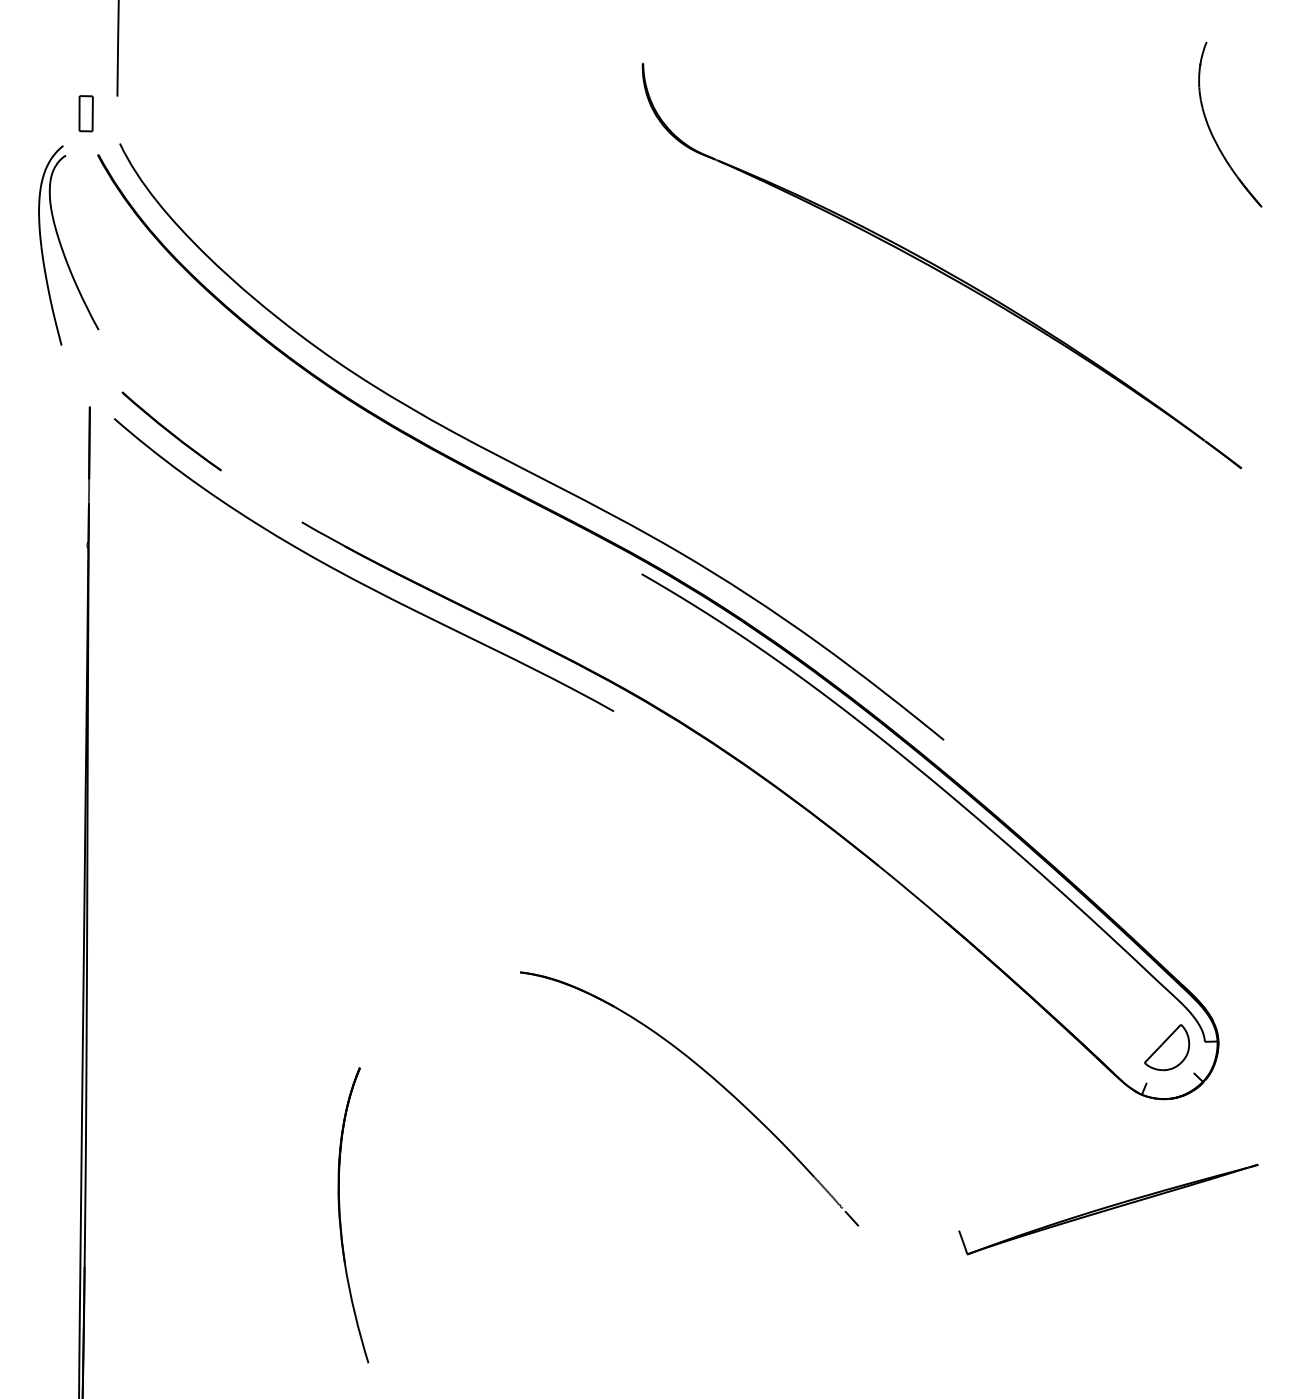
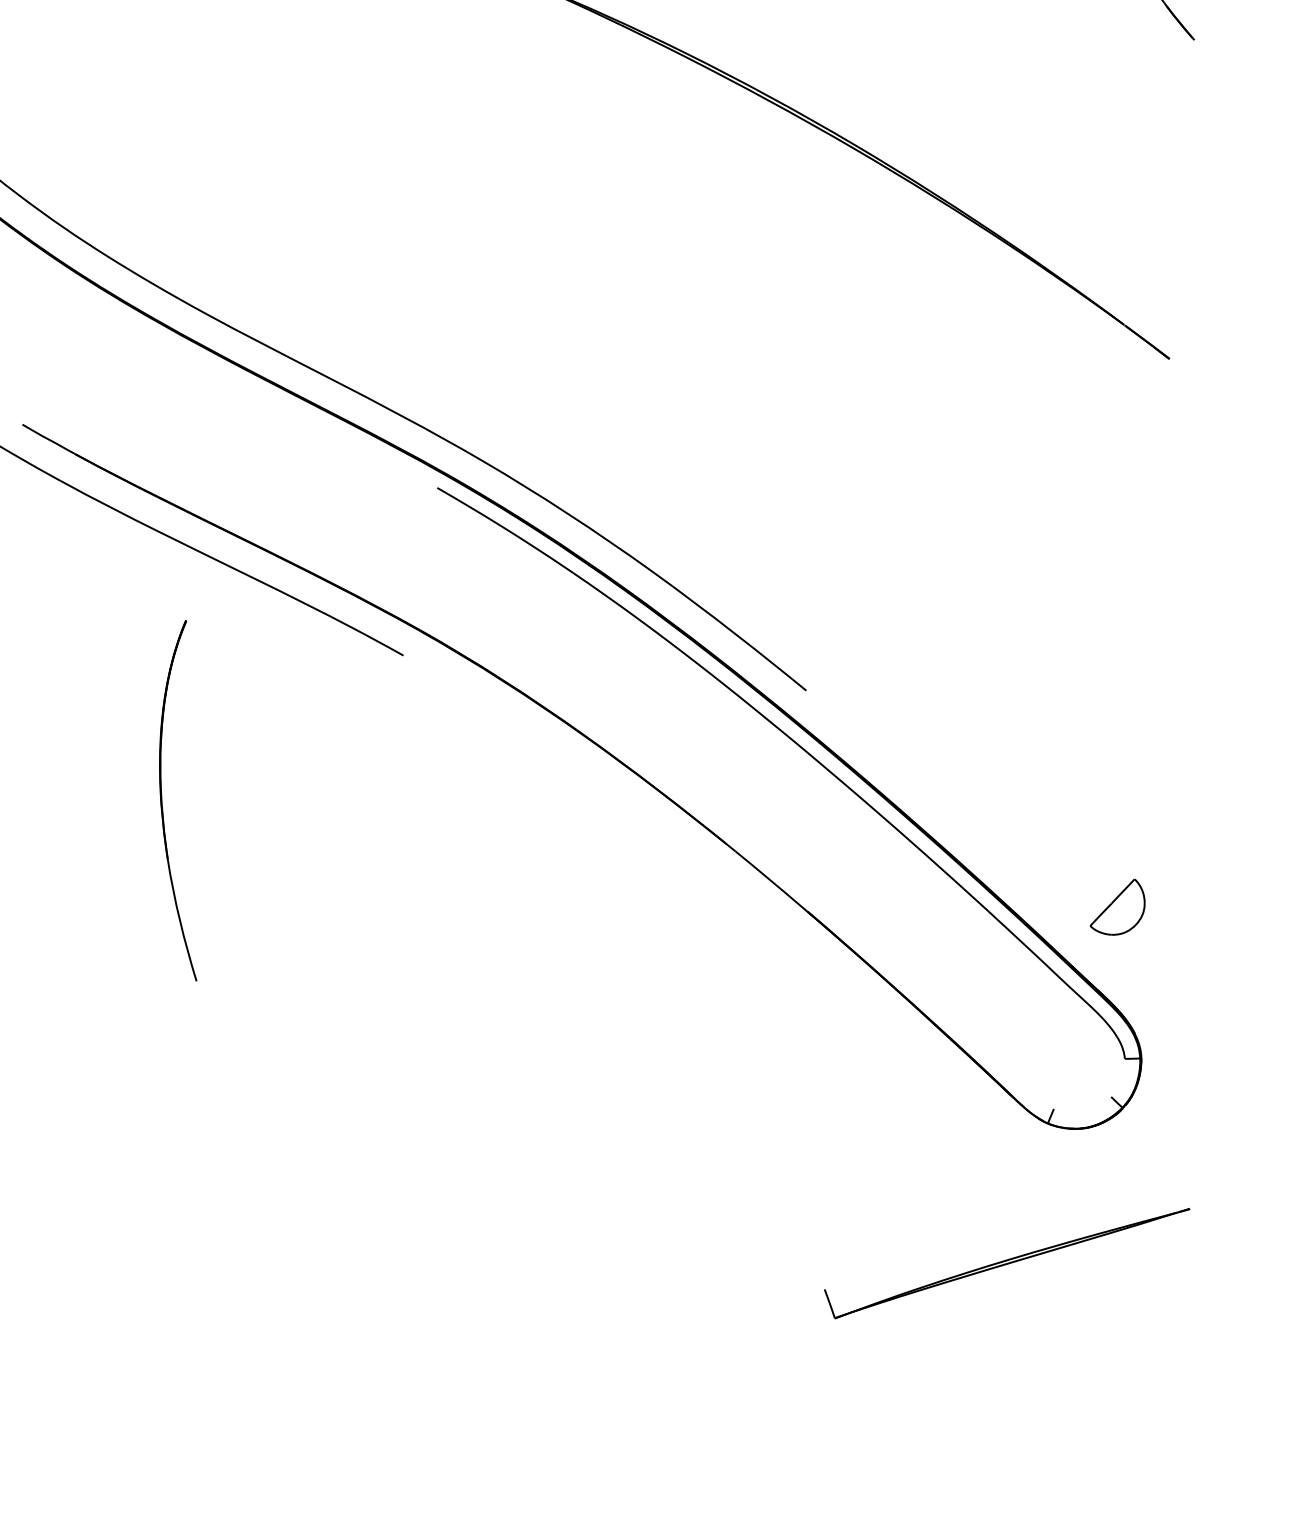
part: (1167, 1047) -> (1118, 907), moved
part: (709, 1076) -> (520, 1101), removed
part: (340, 1215) -> (162, 800), moved

